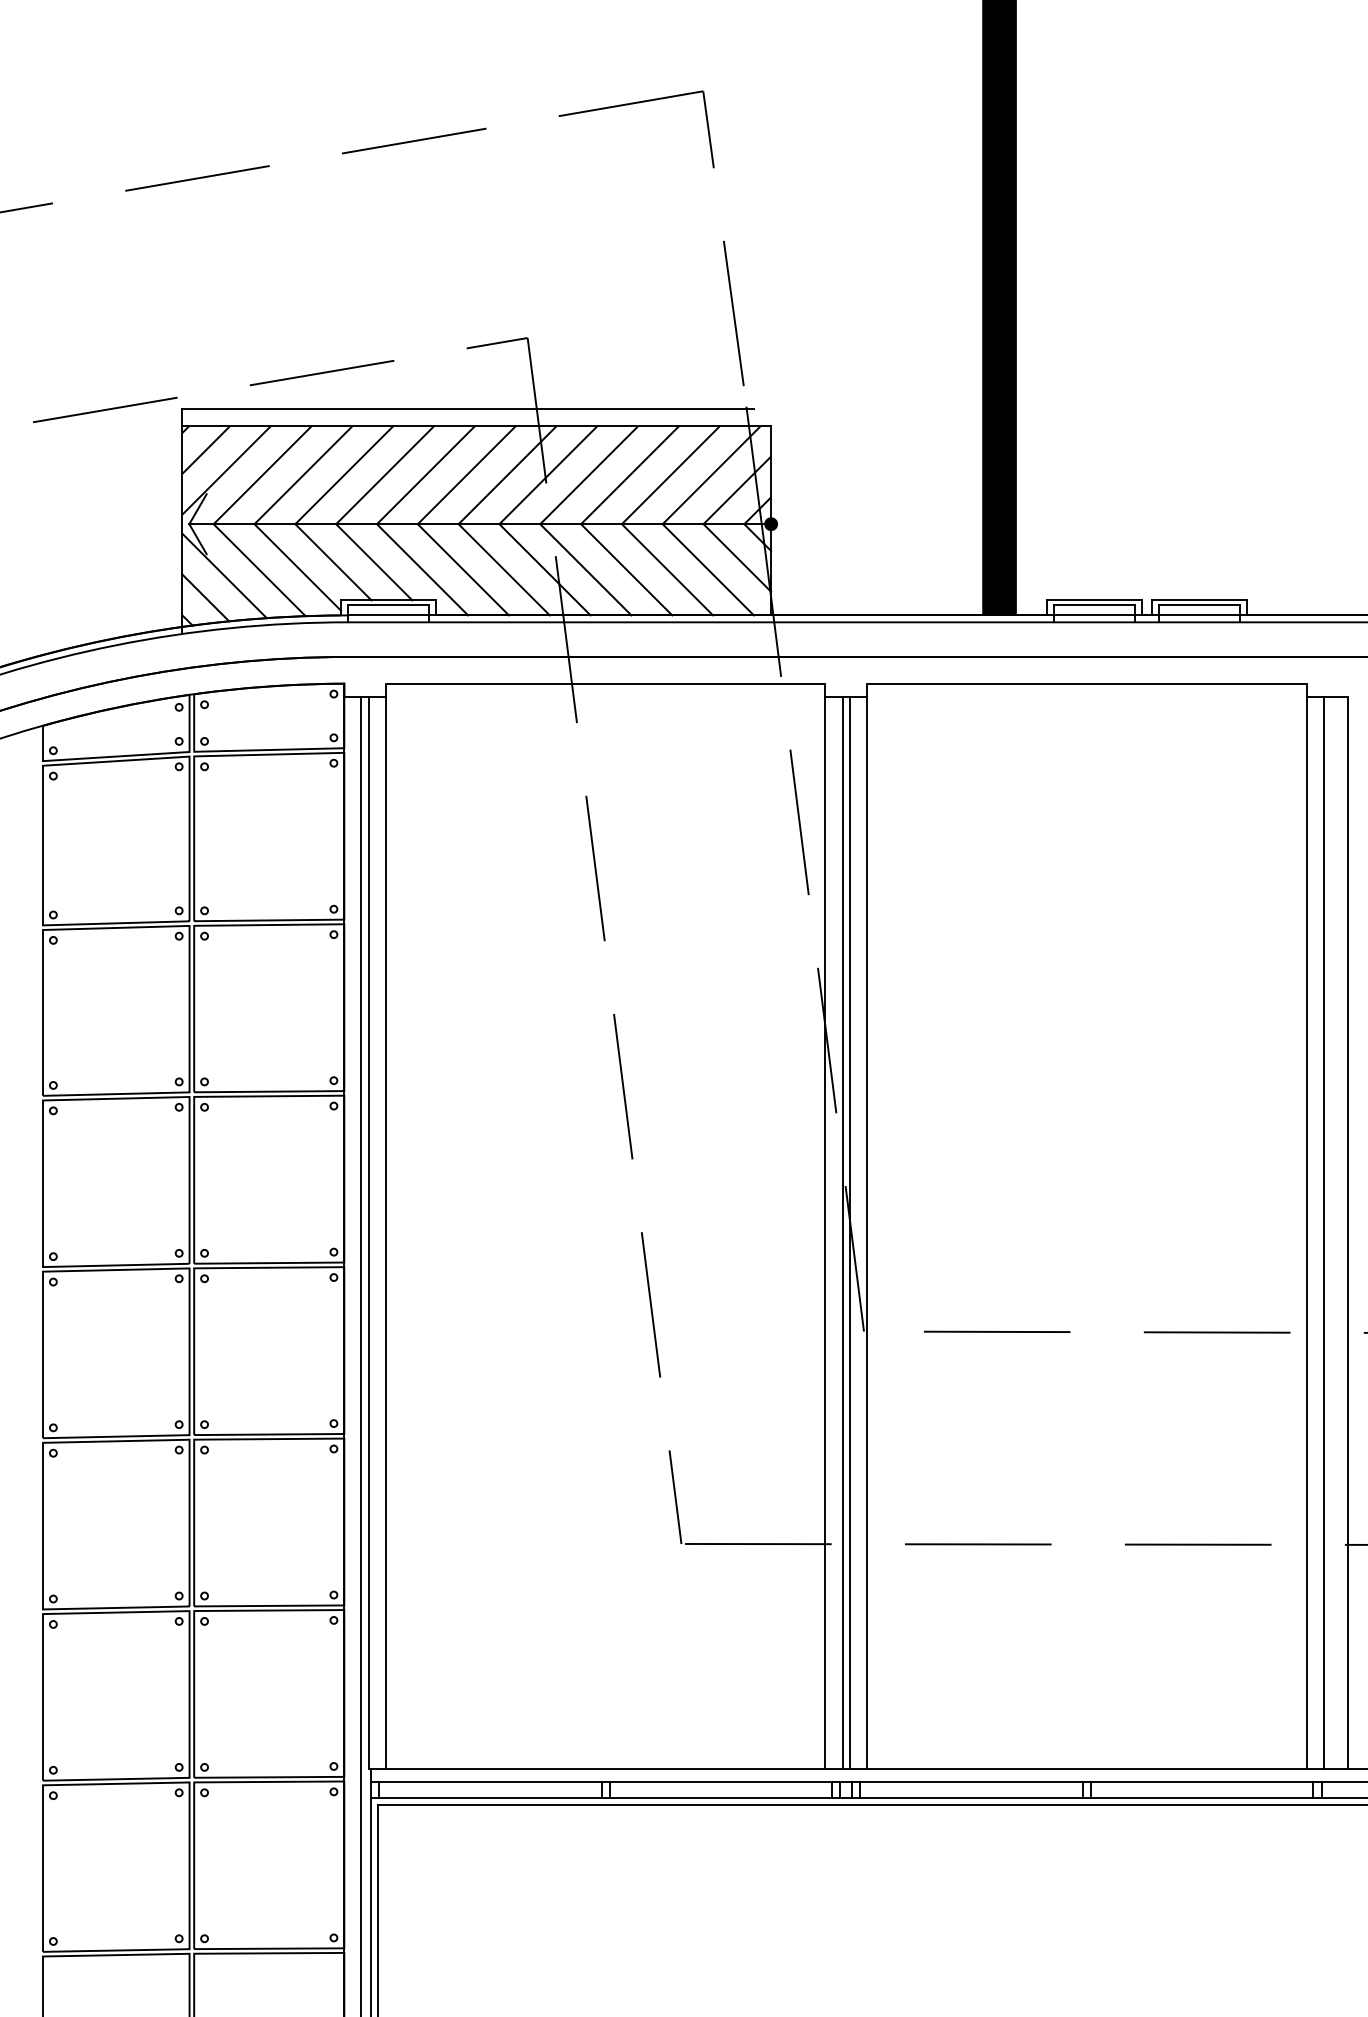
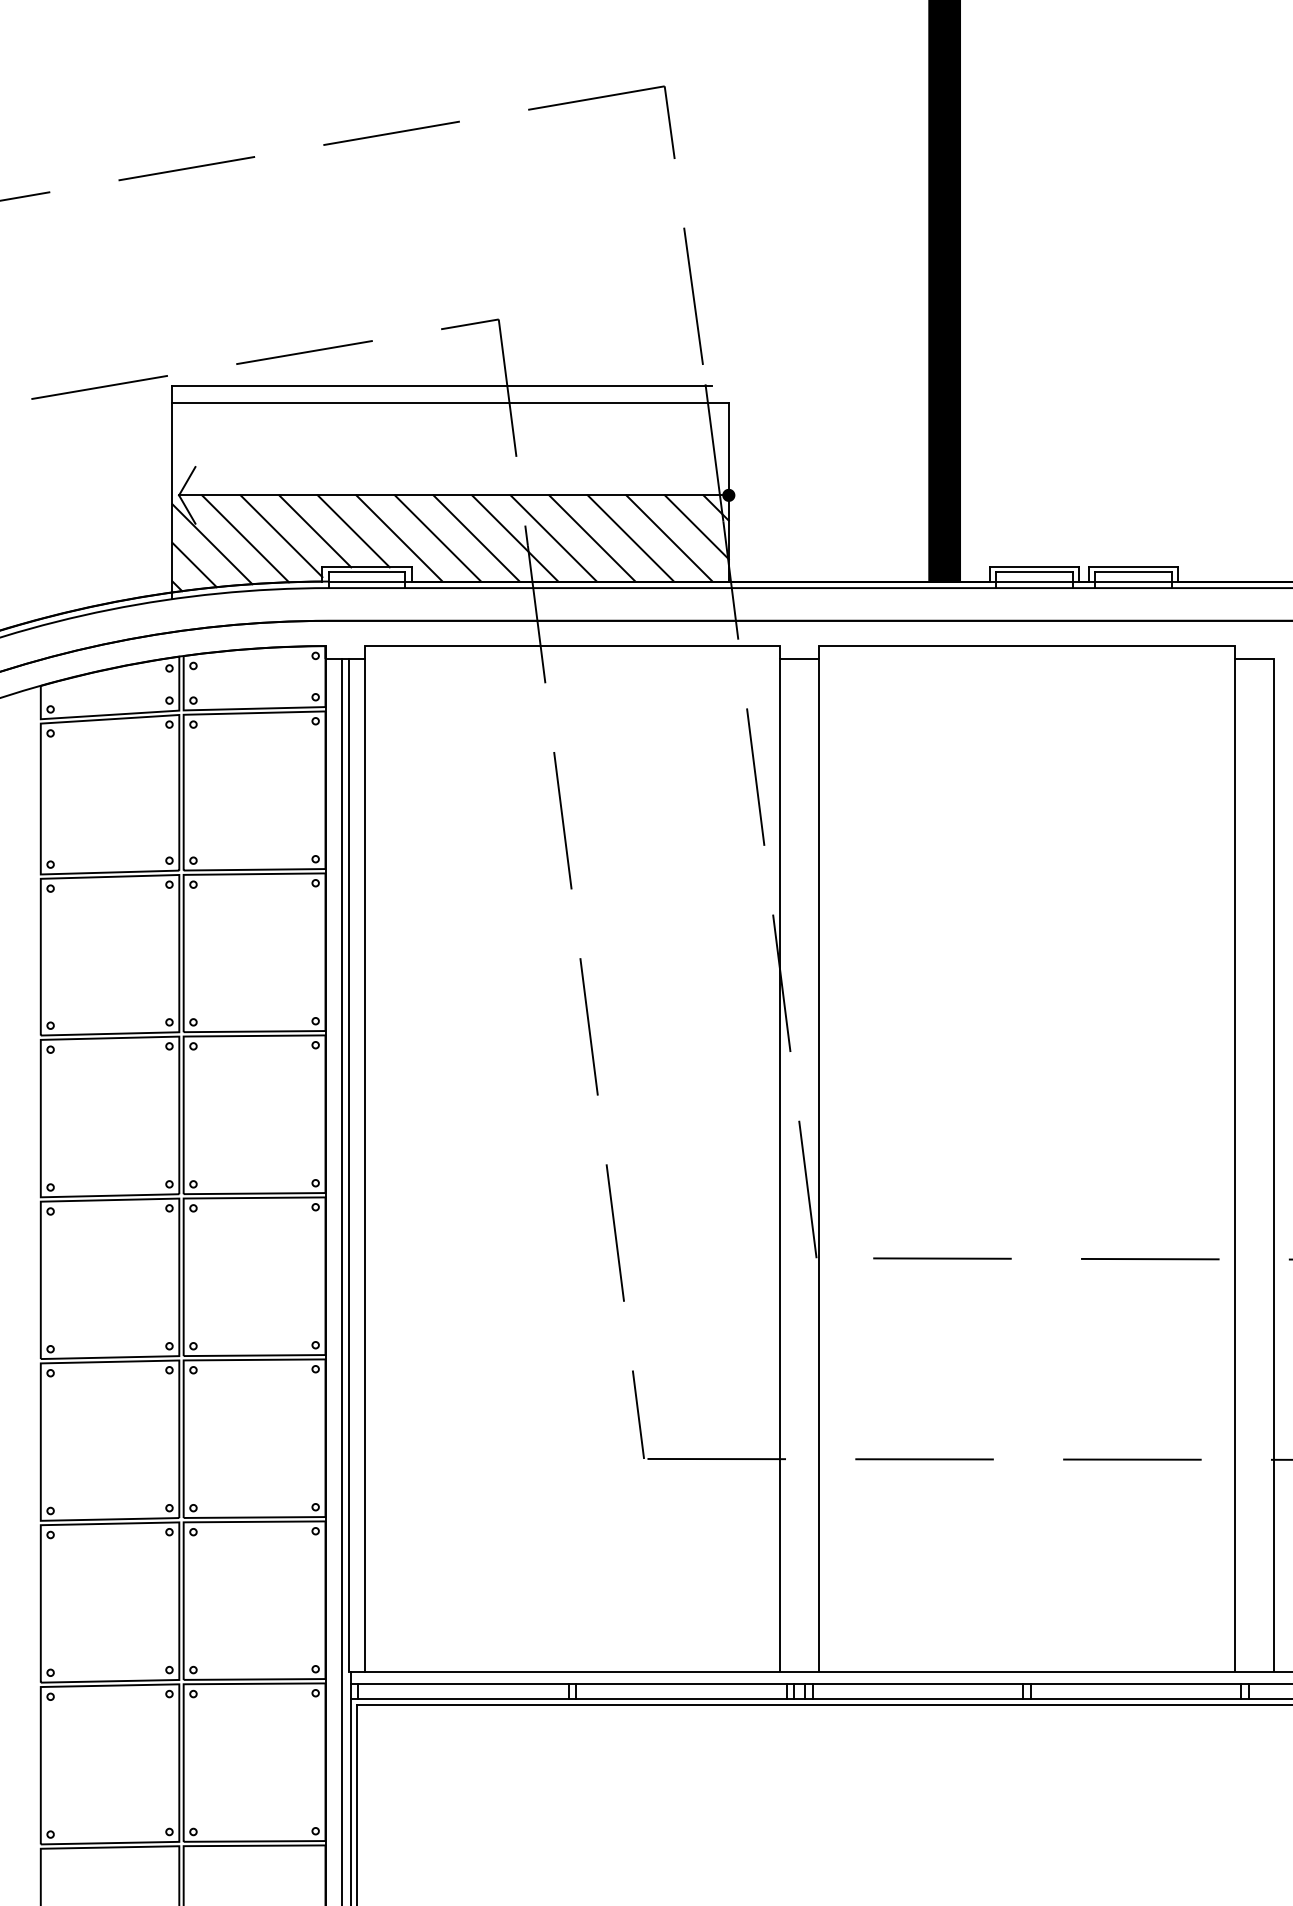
hatch: (476, 474) -> (450, 448), removed
line: (842, 1233) -> (796, 1165), removed
line: (850, 1233) -> (803, 1165), removed
line: (1323, 1233) -> (1250, 1165), removed

